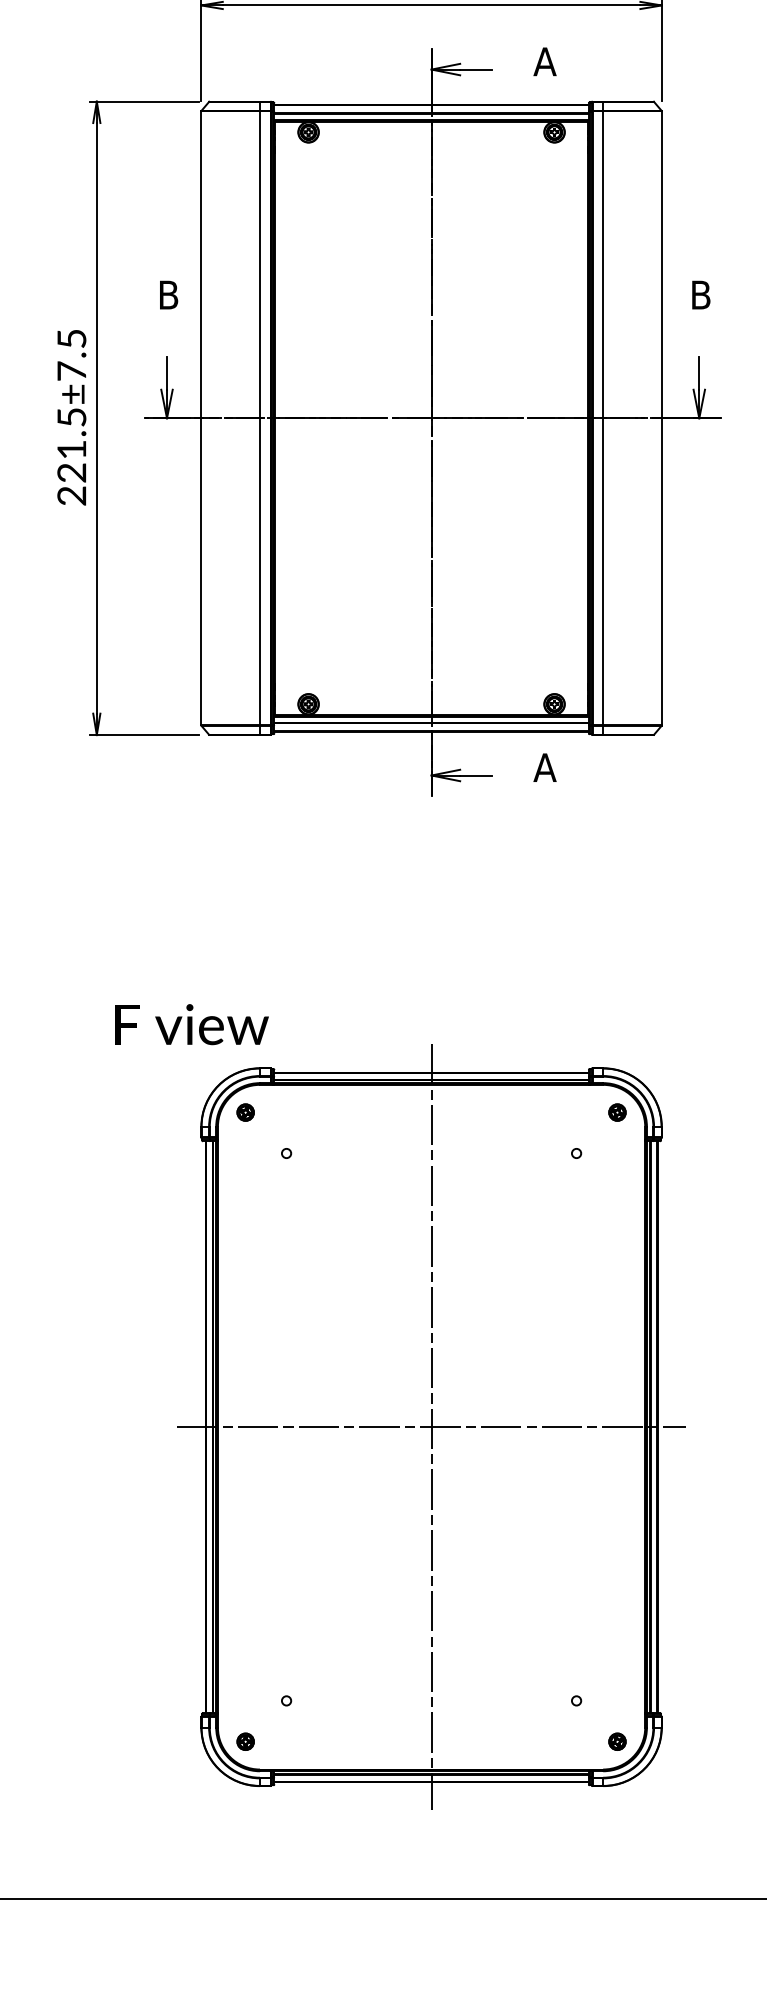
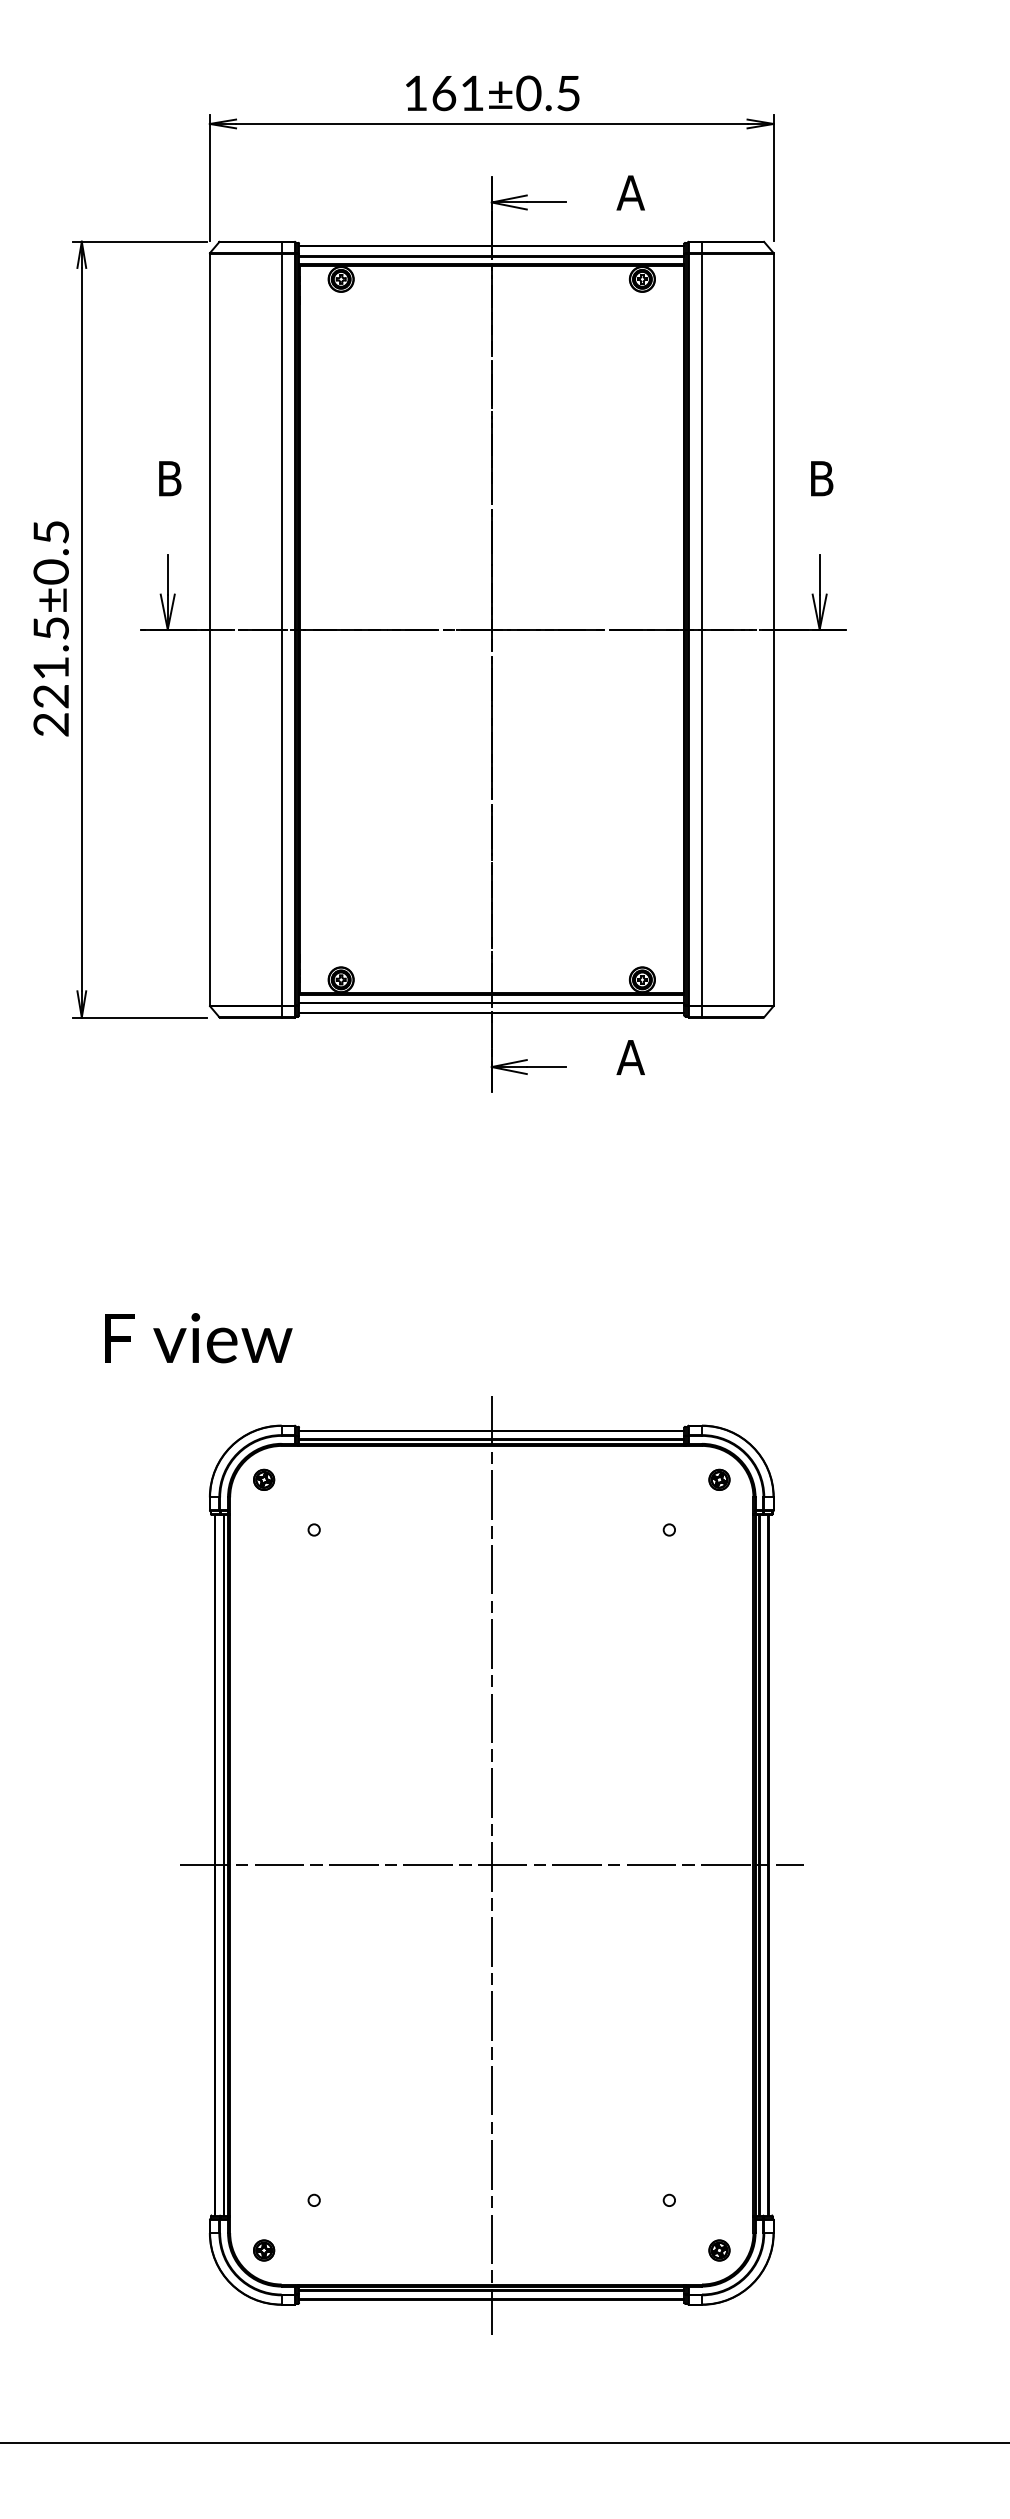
text: (71, 370) -> (50, 571), 221.5±7.5 -> 221.5±0.5
text: (192, 1024) -> (198, 1338), moved

